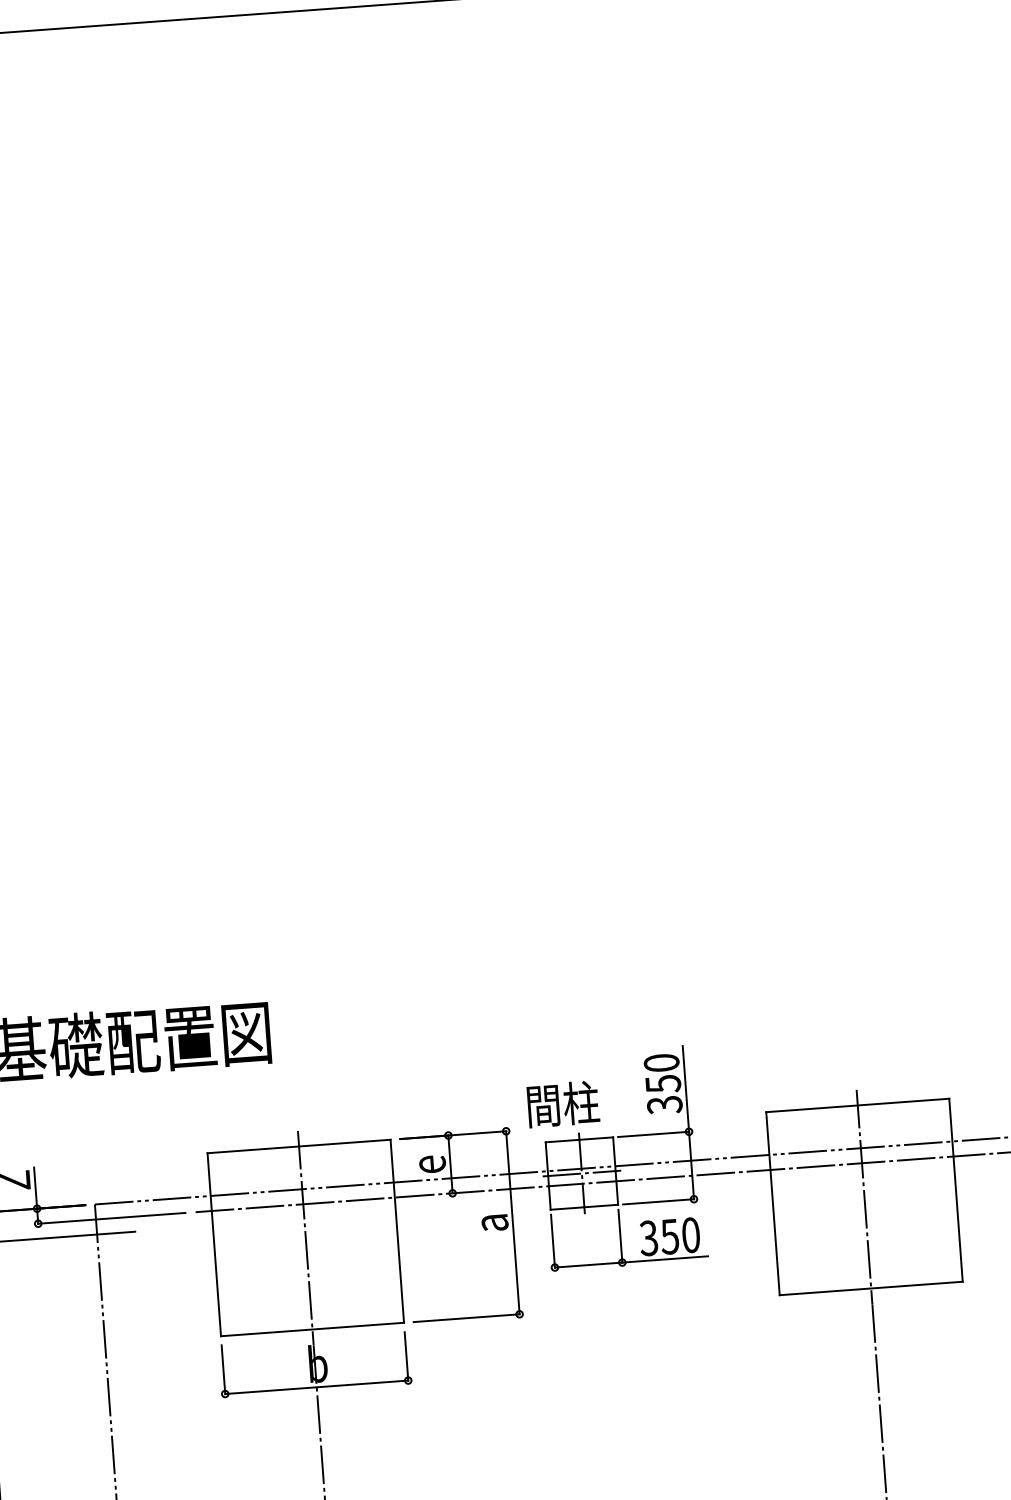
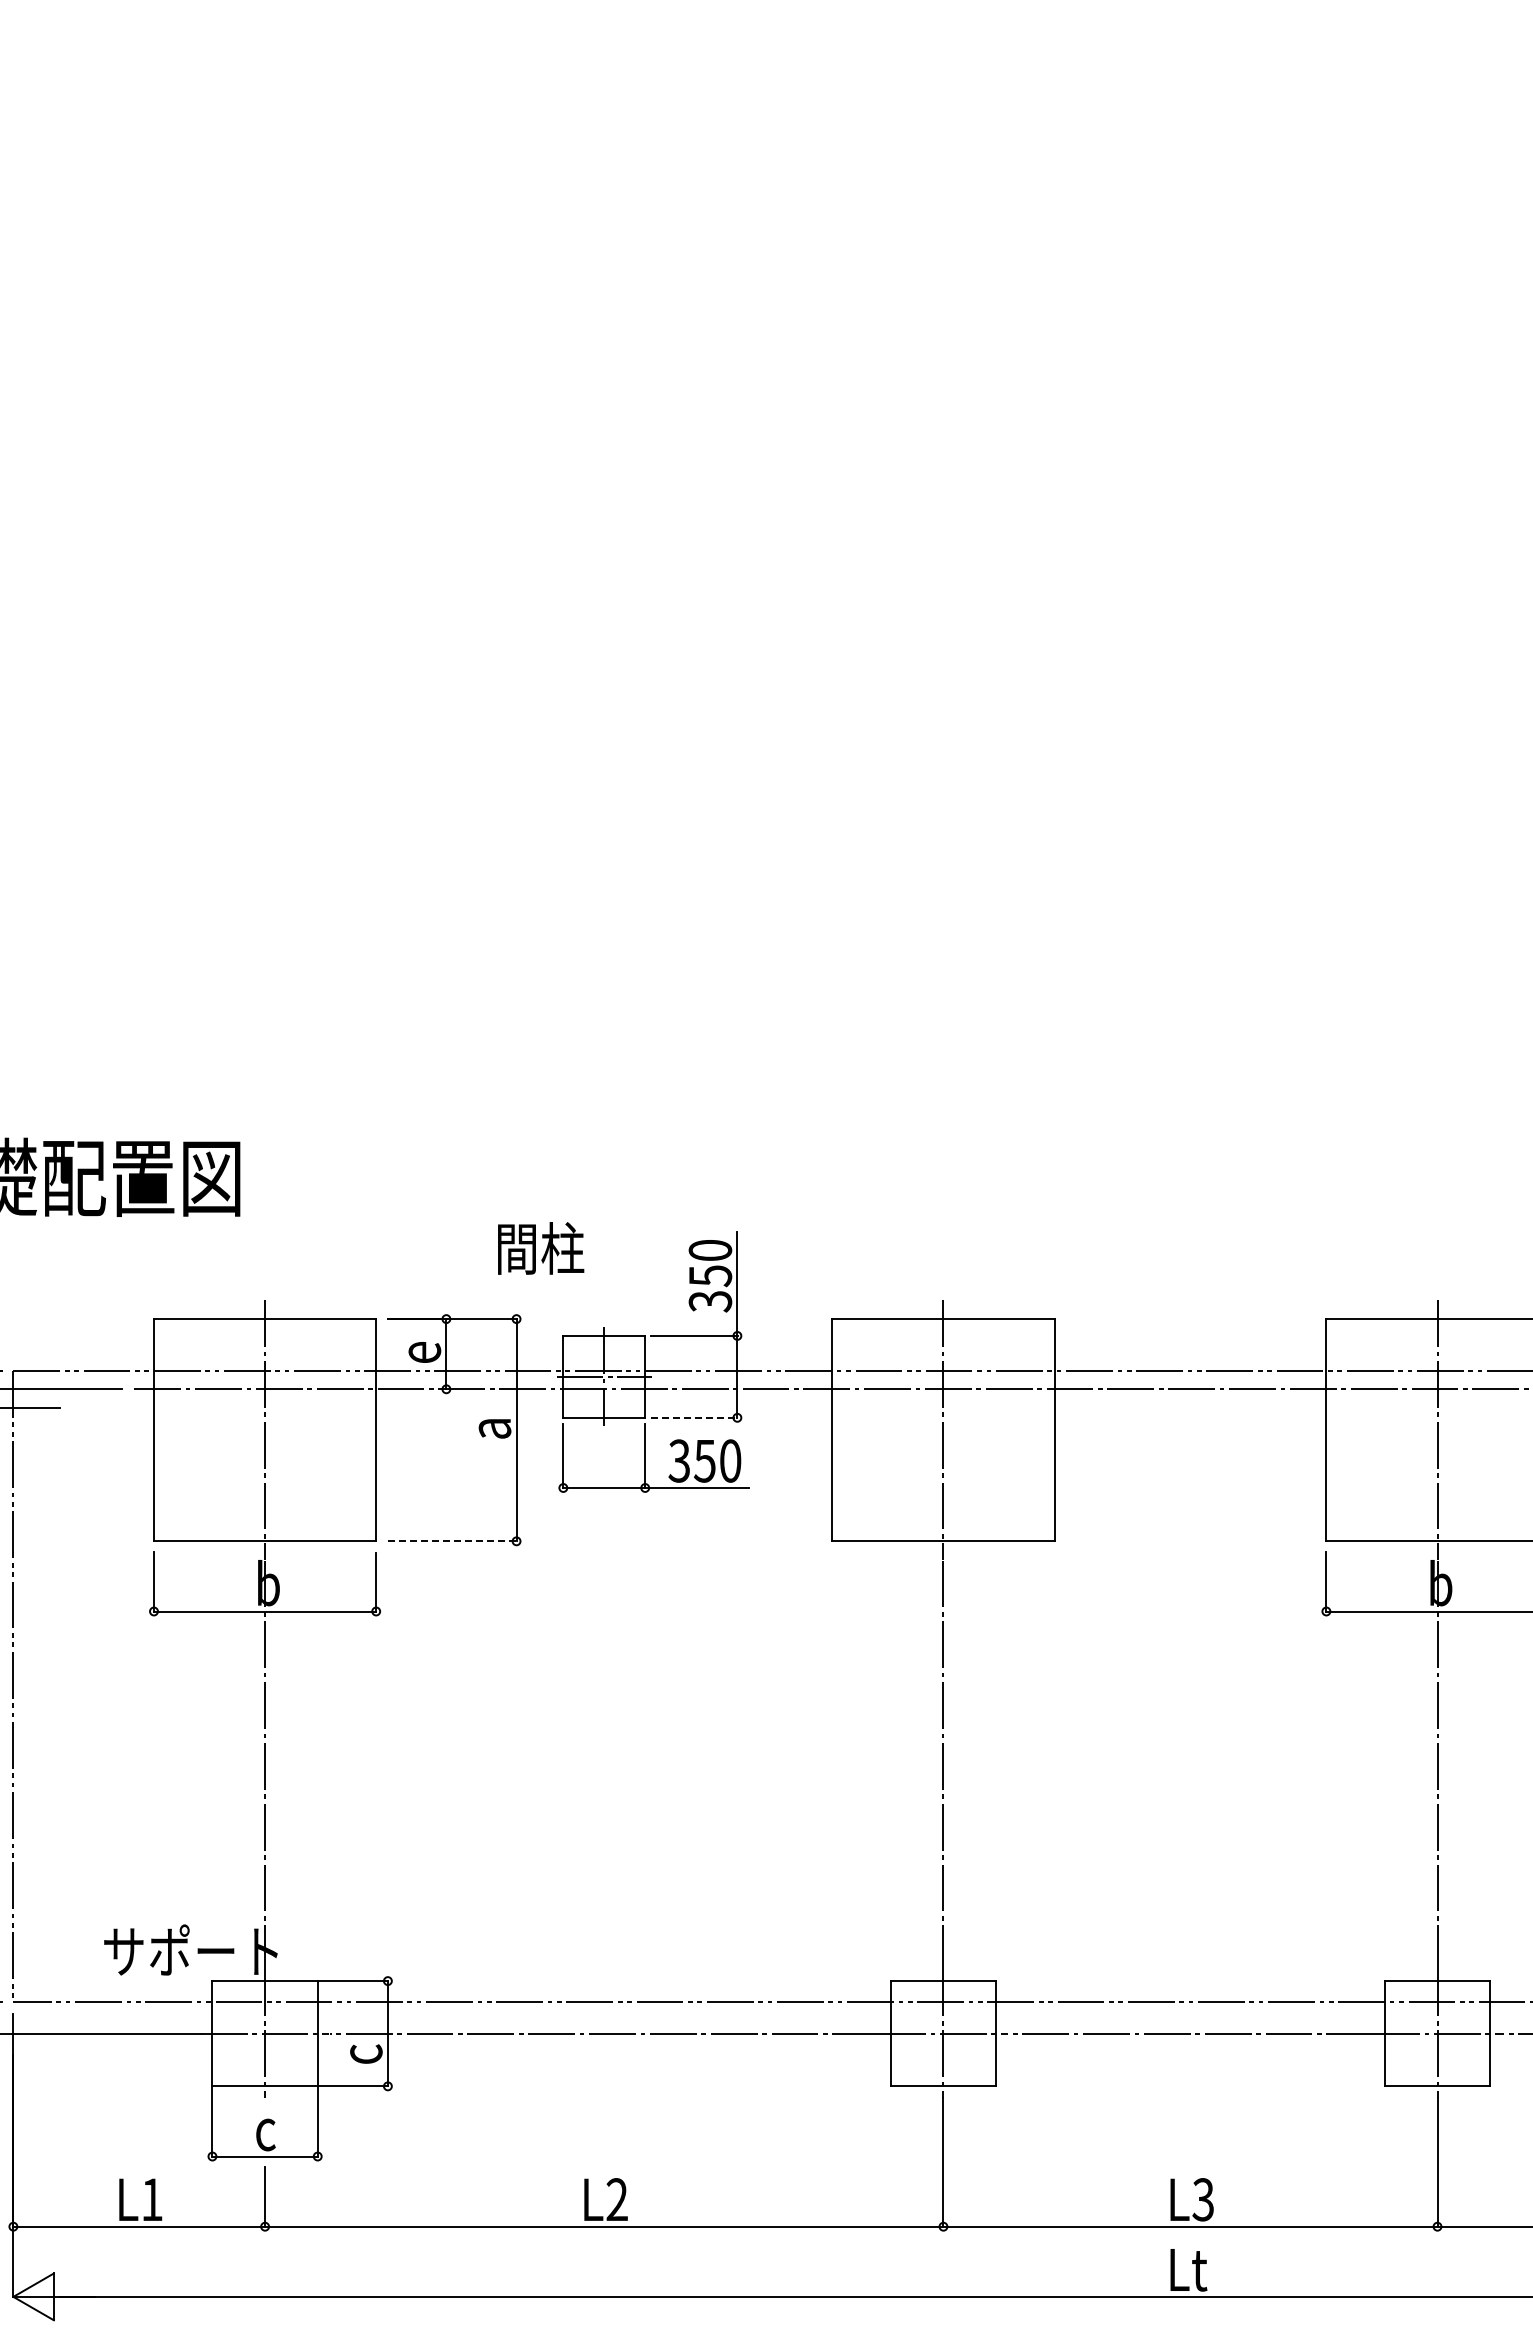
text: (563, 1104) -> (541, 1248), moved
line: (658, 1201) -> (694, 1417), solid -> dashed
line: (466, 1318) -> (452, 1541), solid -> dashed

